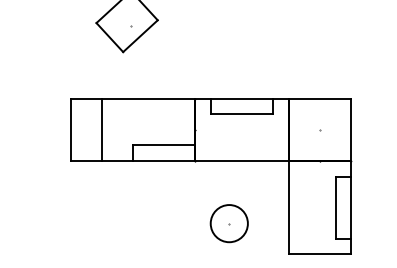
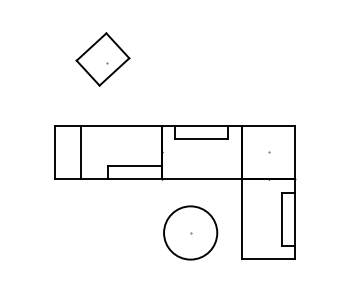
part: (228, 223) -> (190, 232), size x1.67

